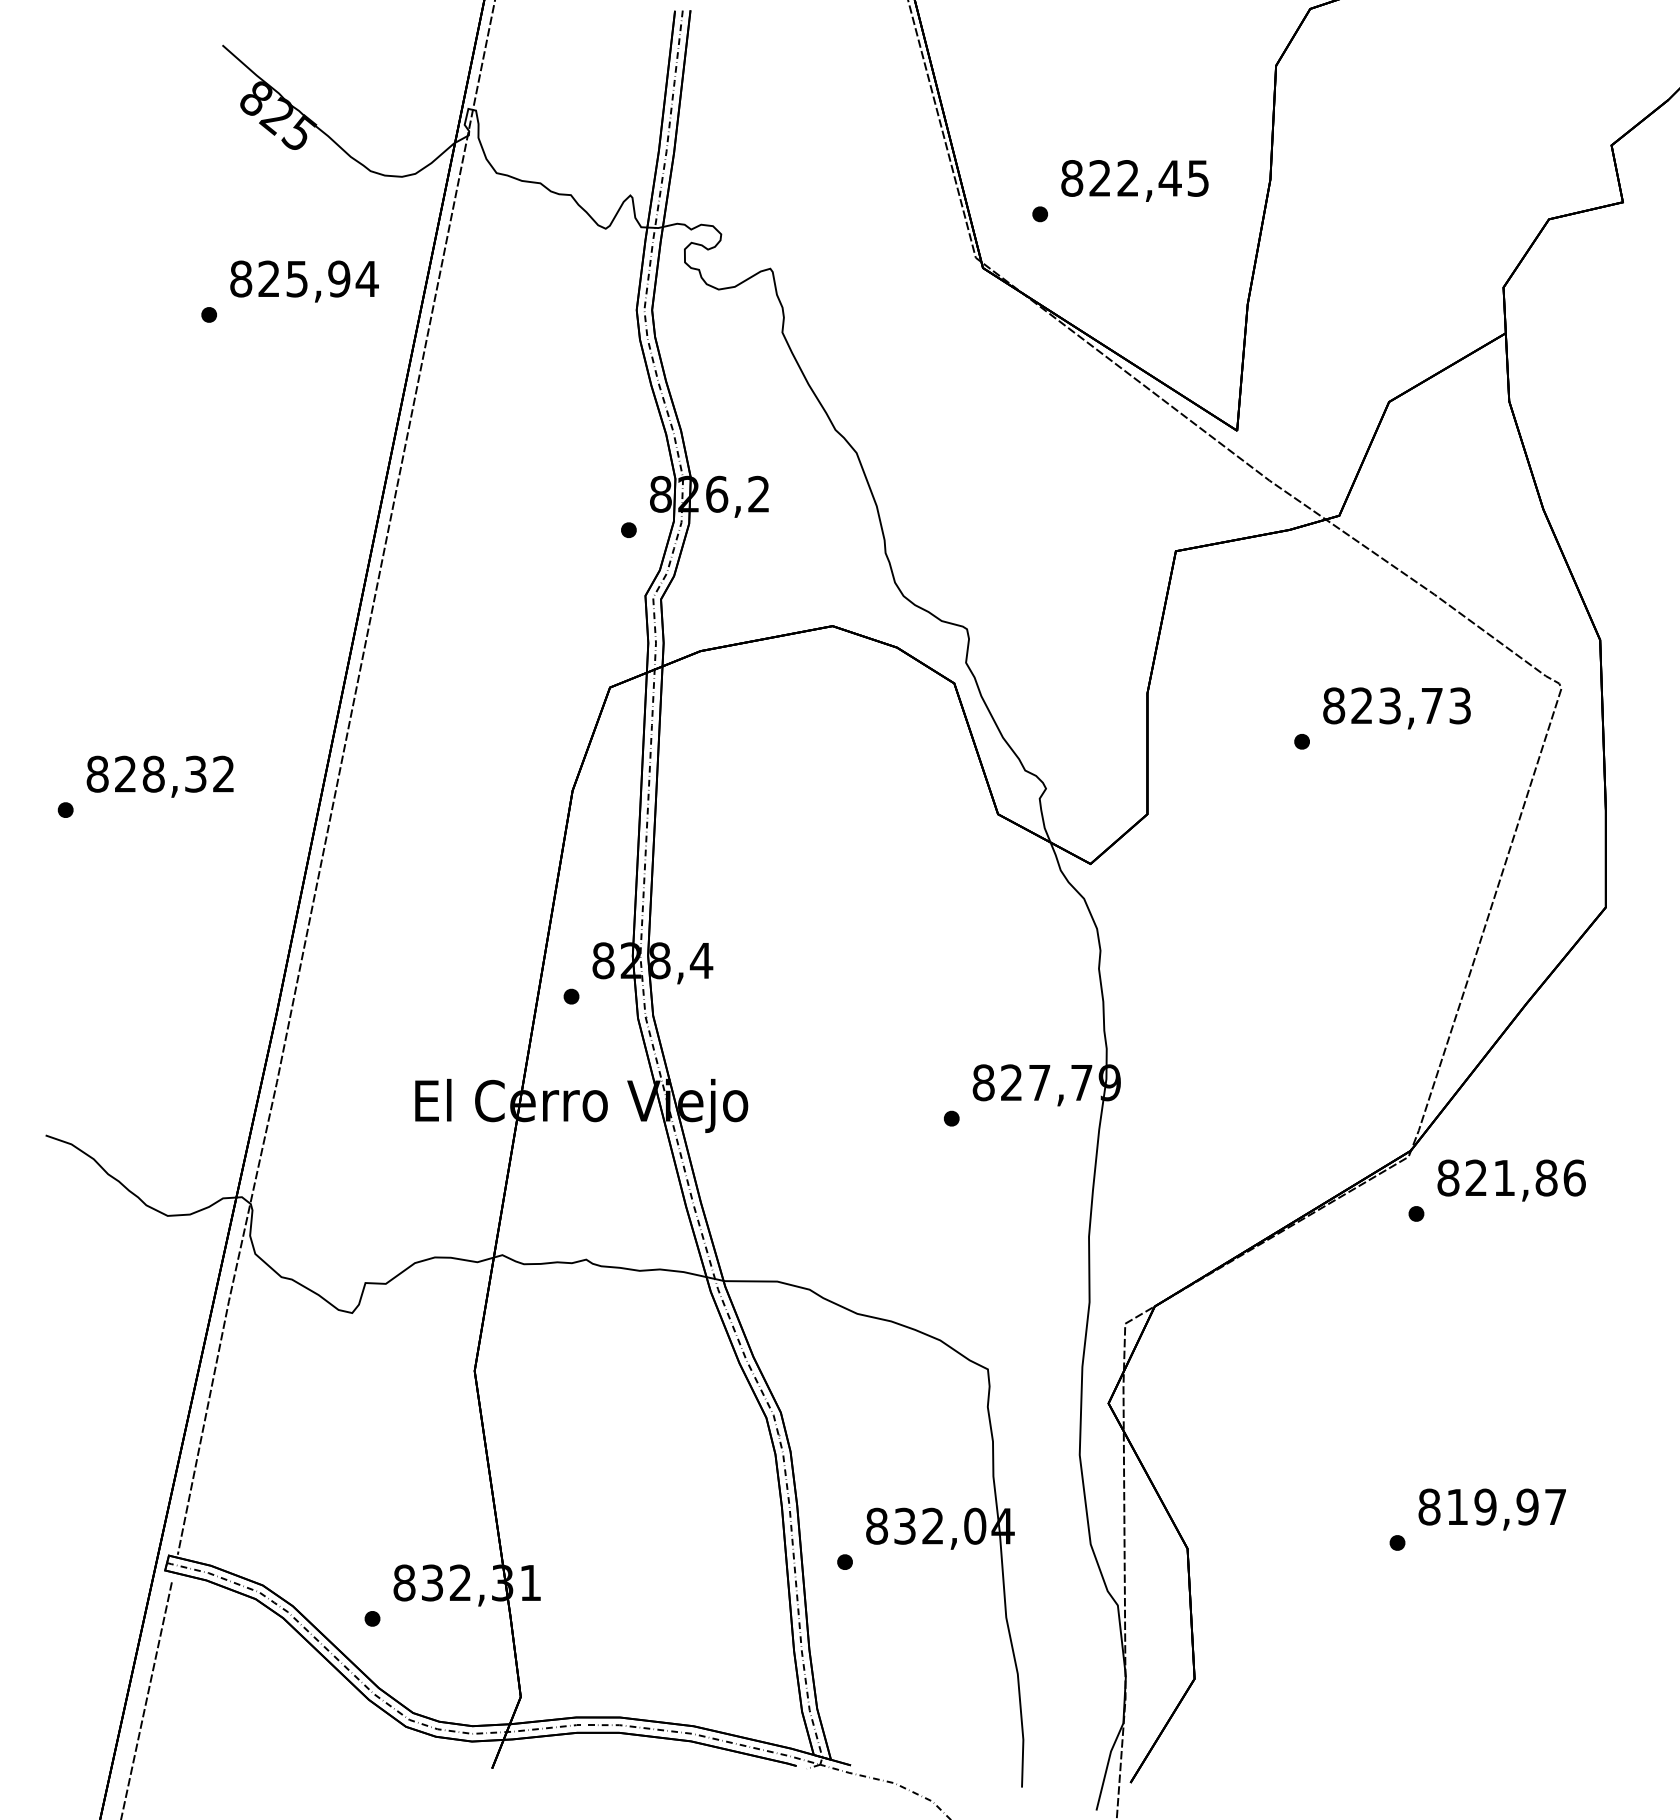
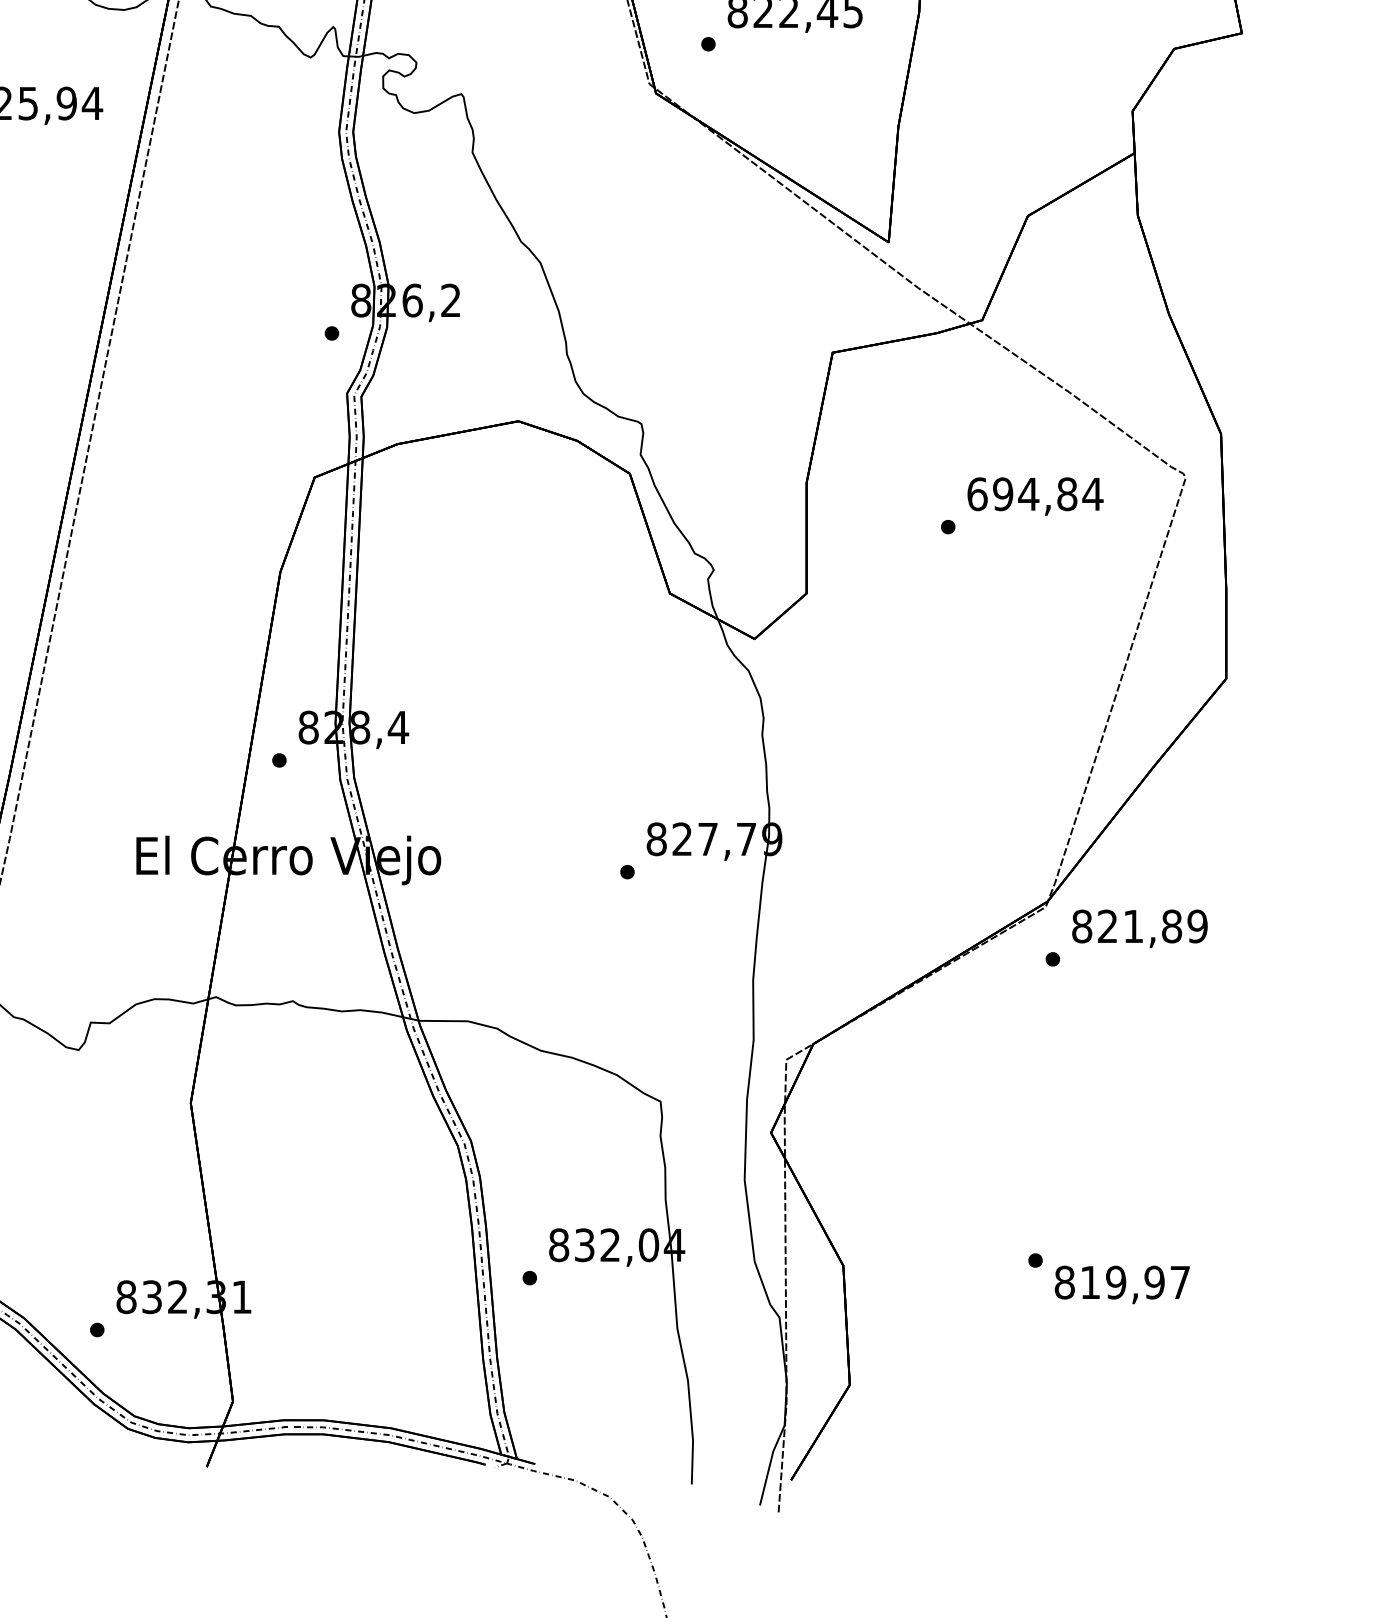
text: (1397, 705) -> (1035, 493), 823,73 -> 694,84
text: (1574, 1177) -> (1197, 925), 821,86 -> 821,89
text: (1491, 1509) -> (1121, 1284), moved

